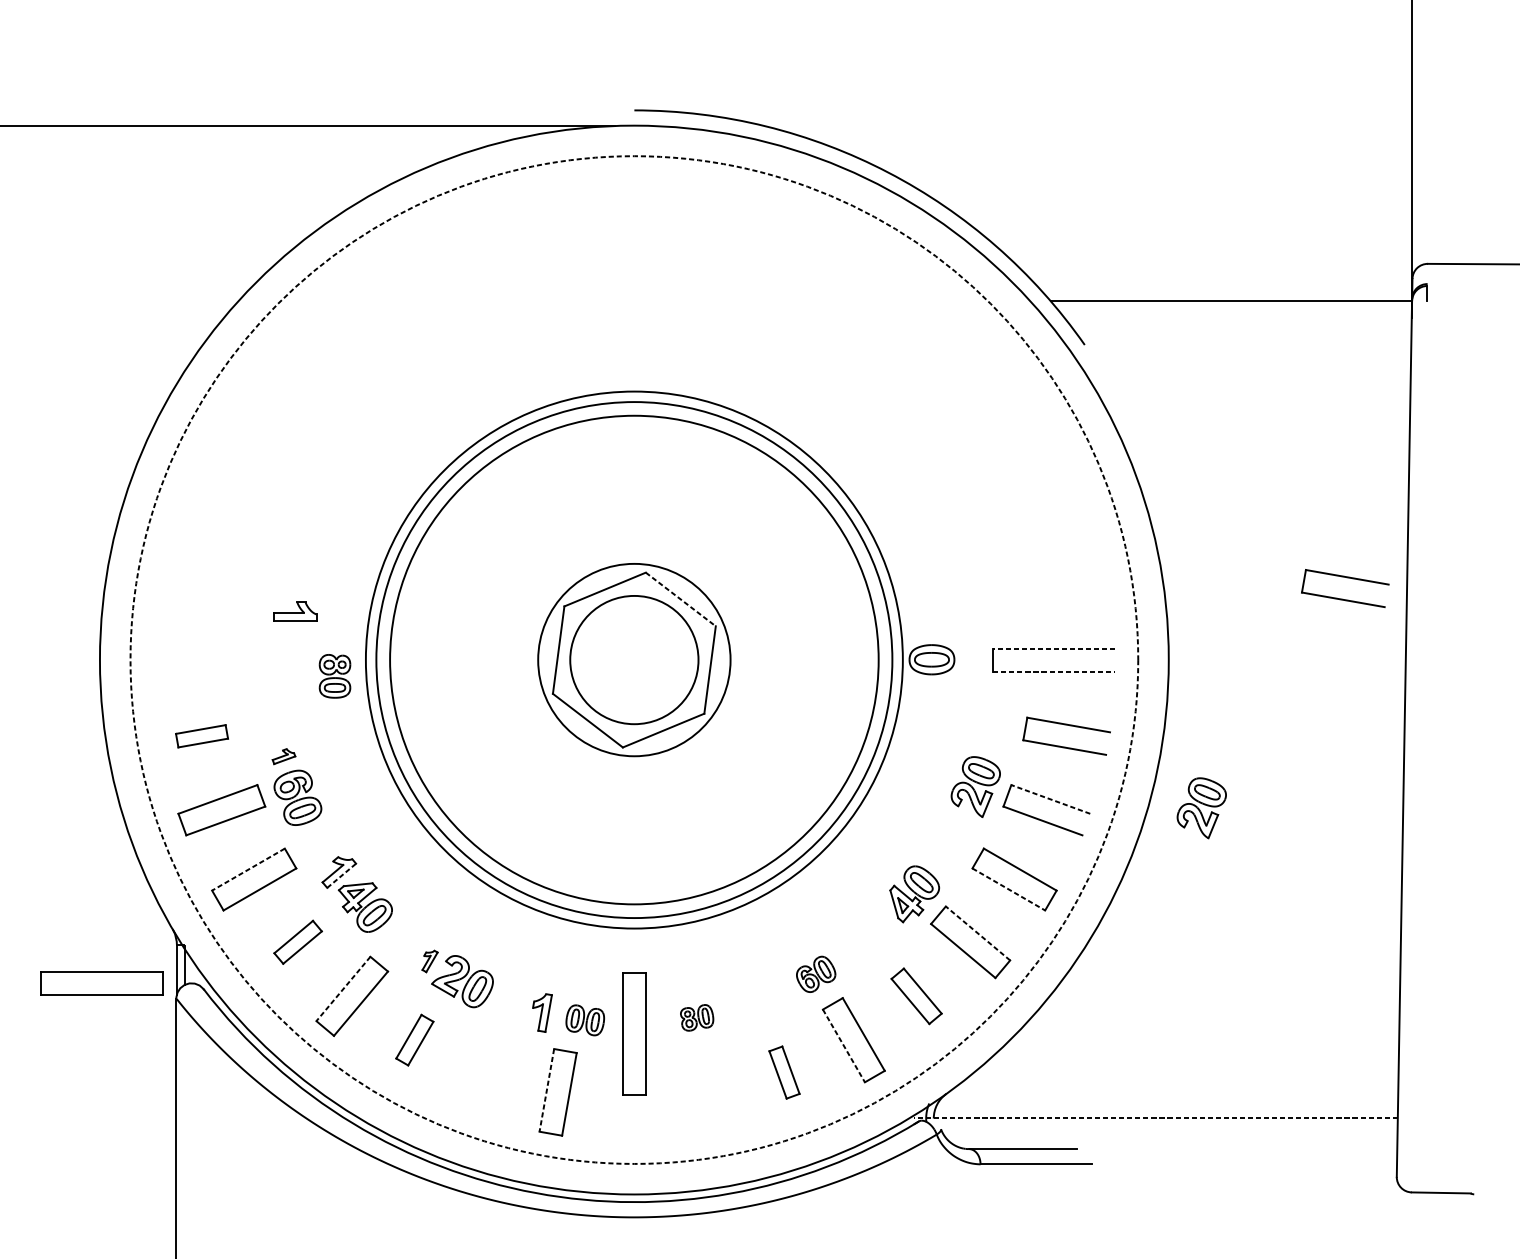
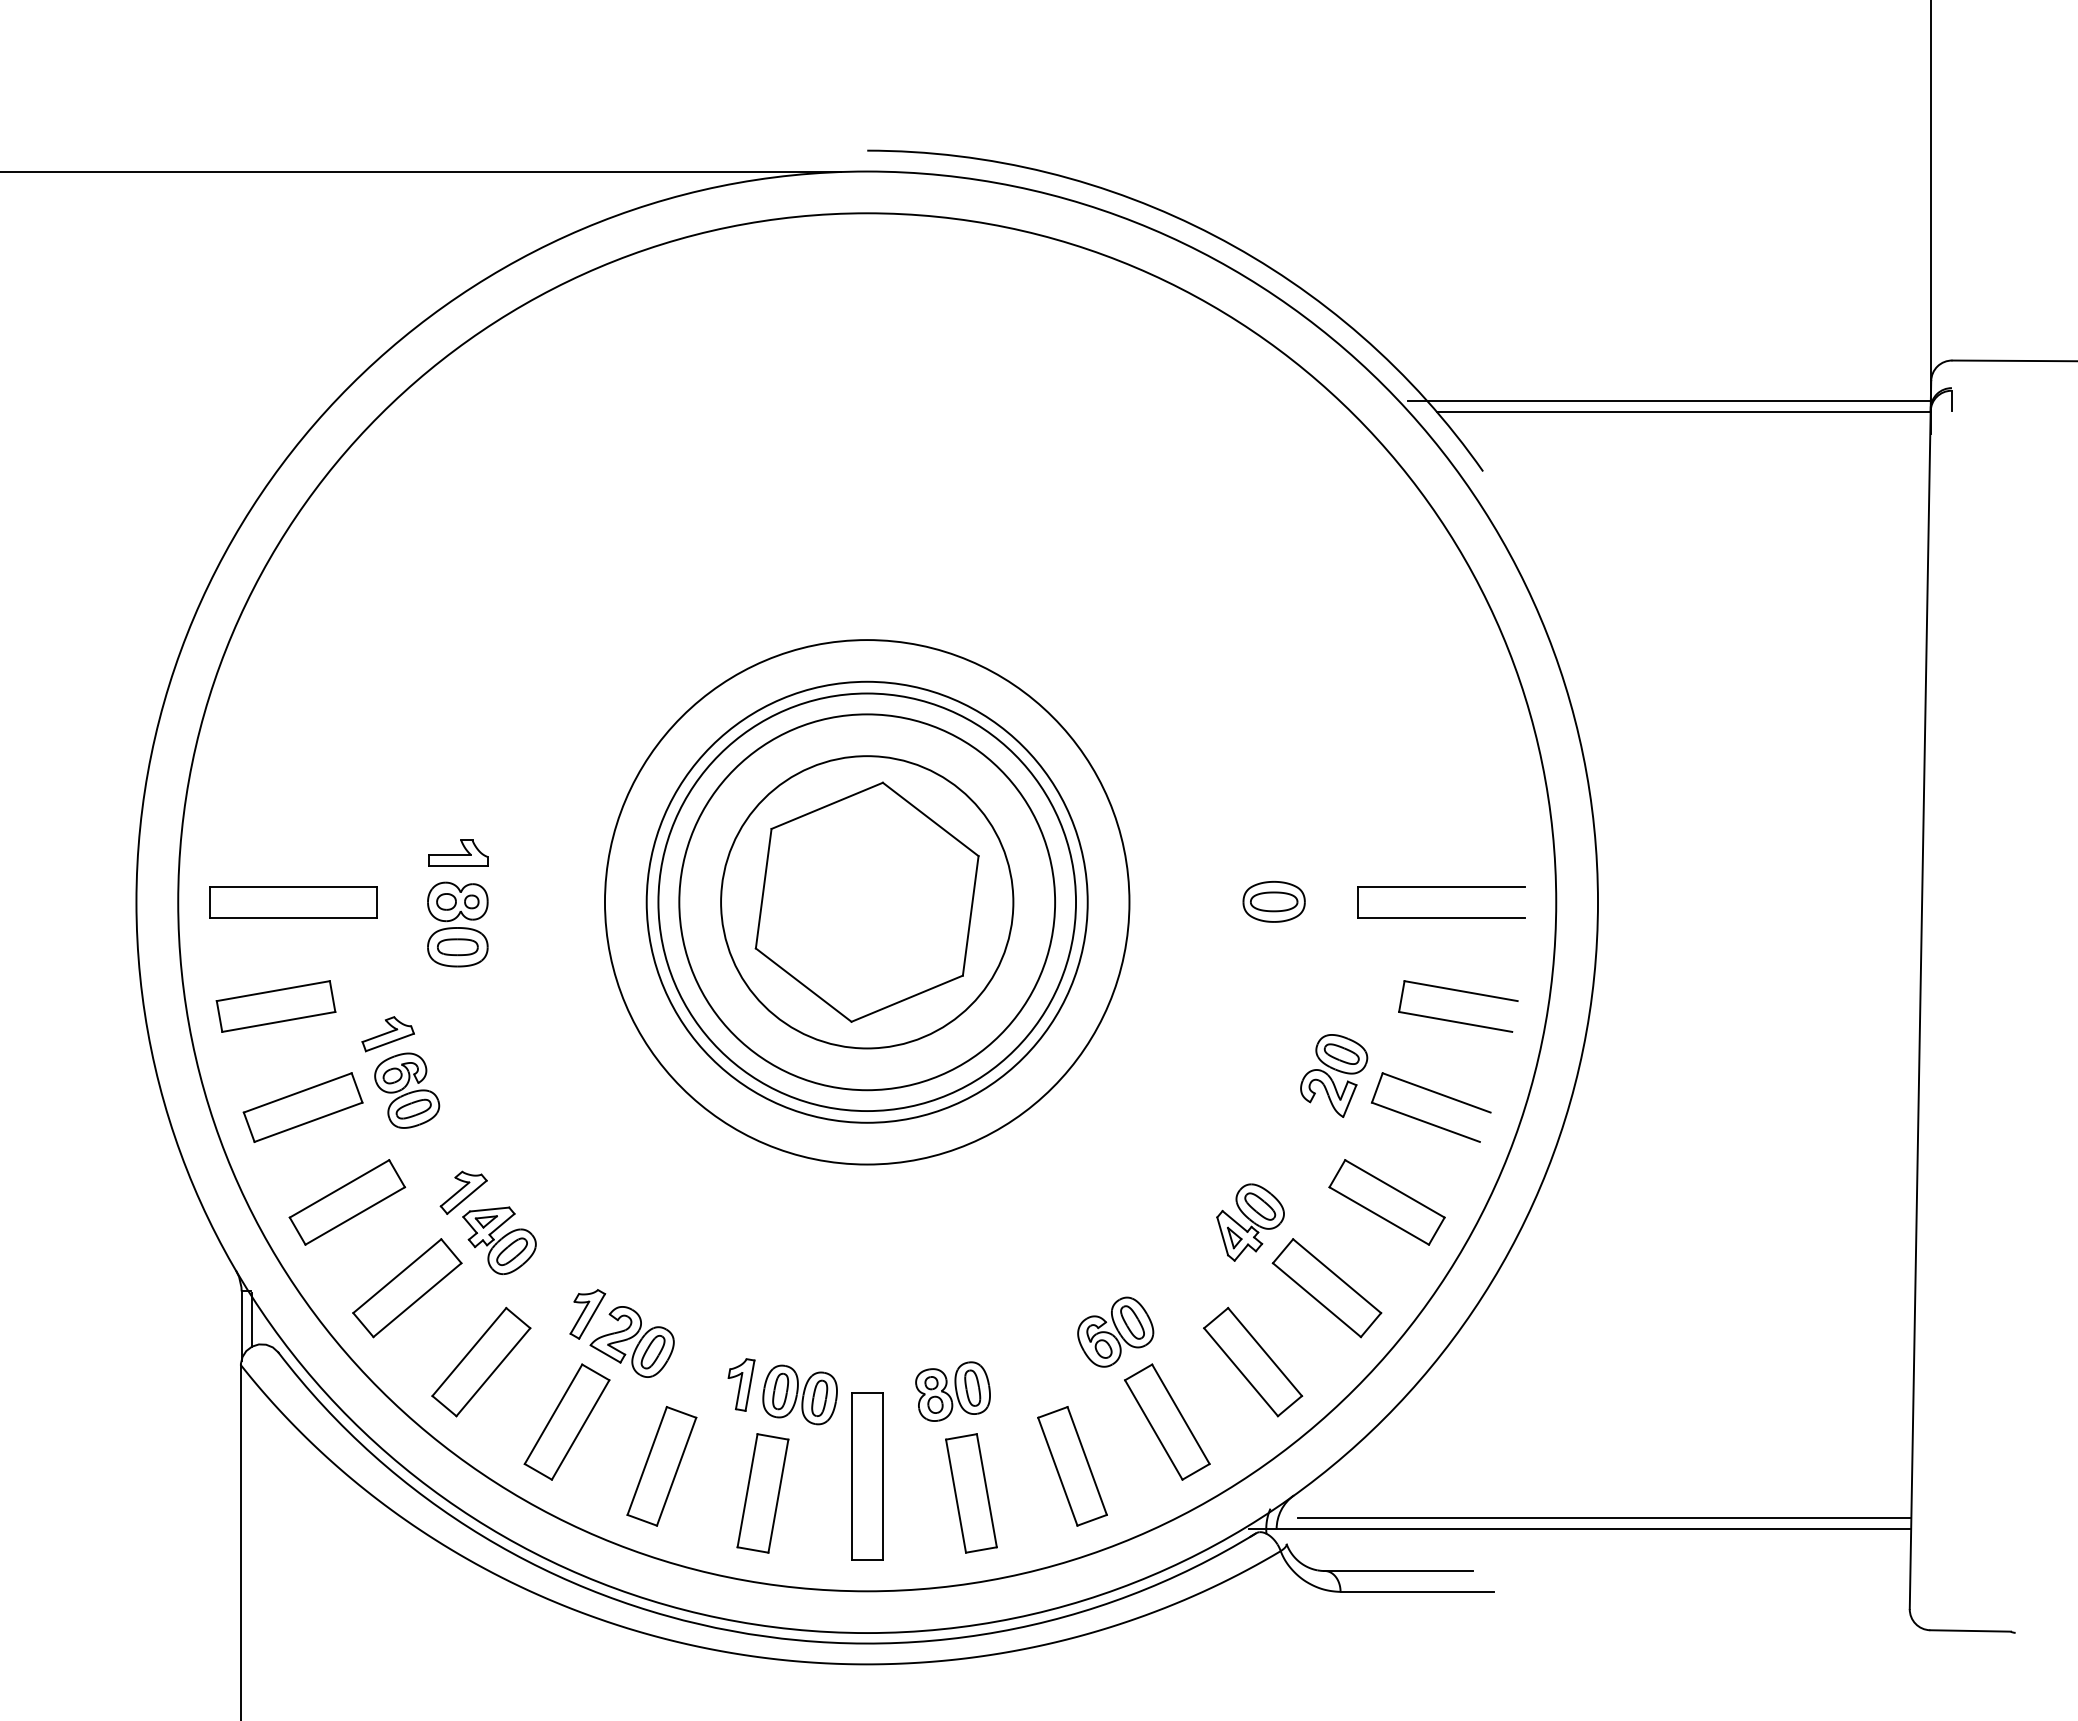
line: (1221, 293) -> (1669, 401), added
part: (1347, 578) -> (1842, 790), removed
line: (681, 599) -> (931, 819), dashed -> solid
part: (295, 611) -> (458, 852), moved
line: (1054, 648) -> (1441, 886), dashed -> solid
circle: (633, 659) -> (866, 901), size x0.62
circle: (633, 660) -> (866, 902), size x0.71
circle: (634, 660) -> (867, 902), dashed -> solid
circle: (634, 660) -> (867, 902), size x0.62
circle: (634, 660) -> (867, 902), size x1.43
circle: (634, 660) -> (867, 902), size x1.67
line: (1054, 671) -> (1441, 917), dashed -> solid
part: (334, 676) -> (457, 924), size x1.43
part: (201, 736) -> (275, 1006), size x1.67
part: (283, 756) -> (387, 1034), size x1.67
line: (1050, 799) -> (1436, 1092), dashed -> solid
part: (1202, 807) -> (1643, 1104), removed
line: (248, 870) -> (339, 1189), dashed -> solid
line: (341, 875) -> (466, 1197), dashed -> solid
line: (1009, 889) -> (1379, 1216), dashed -> solid
line: (977, 932) -> (1336, 1275), dashed -> solid
part: (298, 942) -> (407, 1288), size x1.67
part: (429, 961) -> (587, 1314), size x1.67
part: (815, 973) -> (1115, 1331), size x1.43
part: (102, 983) -> (293, 902), moved
line: (343, 989) -> (469, 1352), dashed -> solid
part: (916, 995) -> (1253, 1361), size x1.43
part: (696, 1017) -> (952, 1391), size x1.67
part: (584, 1020) -> (799, 1394), size x1.43
part: (634, 1033) -> (867, 1476), moved
part: (414, 1039) -> (566, 1421), size x1.67
line: (844, 1046) -> (1154, 1430), dashed -> solid
part: (483, 1072) -> (661, 1466), added
part: (784, 1072) -> (1072, 1466), size x1.67
line: (546, 1090) -> (747, 1491), dashed -> solid
part: (710, 1092) -> (971, 1493), added
line: (1173, 1110) -> (1604, 1518), added
line: (1155, 1118) -> (1580, 1528), dashed -> solid

